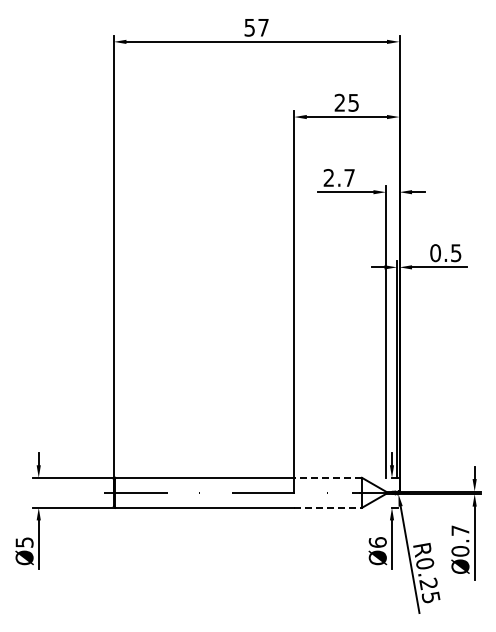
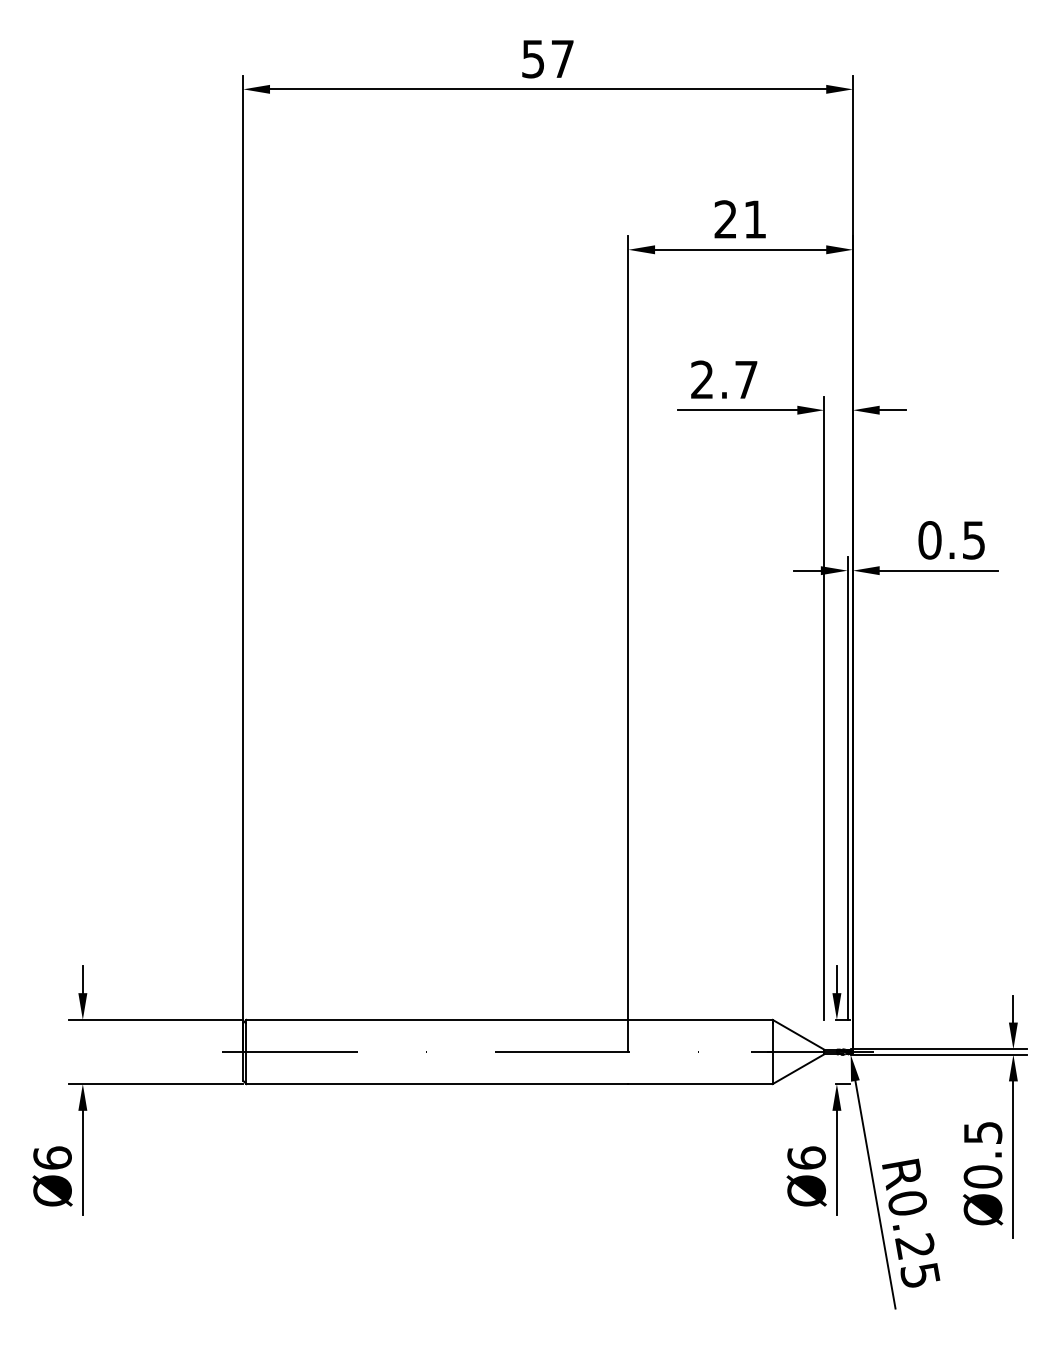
text: (353, 102) -> (754, 218), 25 -> 21
line: (328, 477) -> (701, 1019), dashed -> solid
line: (328, 507) -> (701, 1083), dashed -> solid
text: (460, 530) -> (983, 1132), Ø0.7 -> Ø0.5
text: (24, 542) -> (52, 1158), Ø5 -> Ø6

